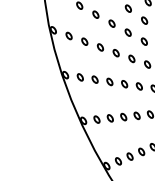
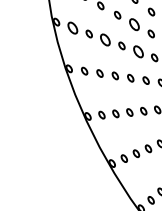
part: (128, 32) -> (134, 24), size x1.6
part: (68, 35) -> (72, 27), size x1.6
part: (100, 46) -> (105, 39), size x1.6
part: (131, 58) -> (137, 51), size x1.6

